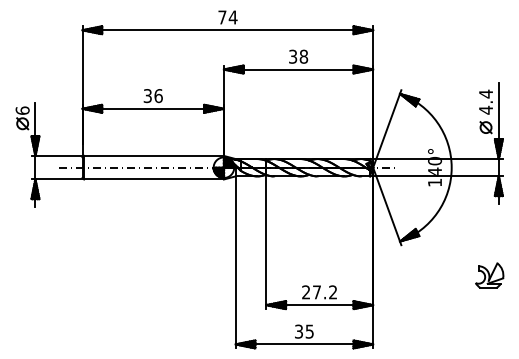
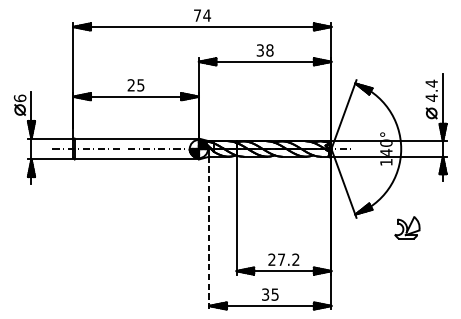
text: (152, 96) -> (135, 85), 36 -> 25
line: (235, 262) -> (209, 233), solid -> dashed
part: (489, 275) -> (407, 227), moved

